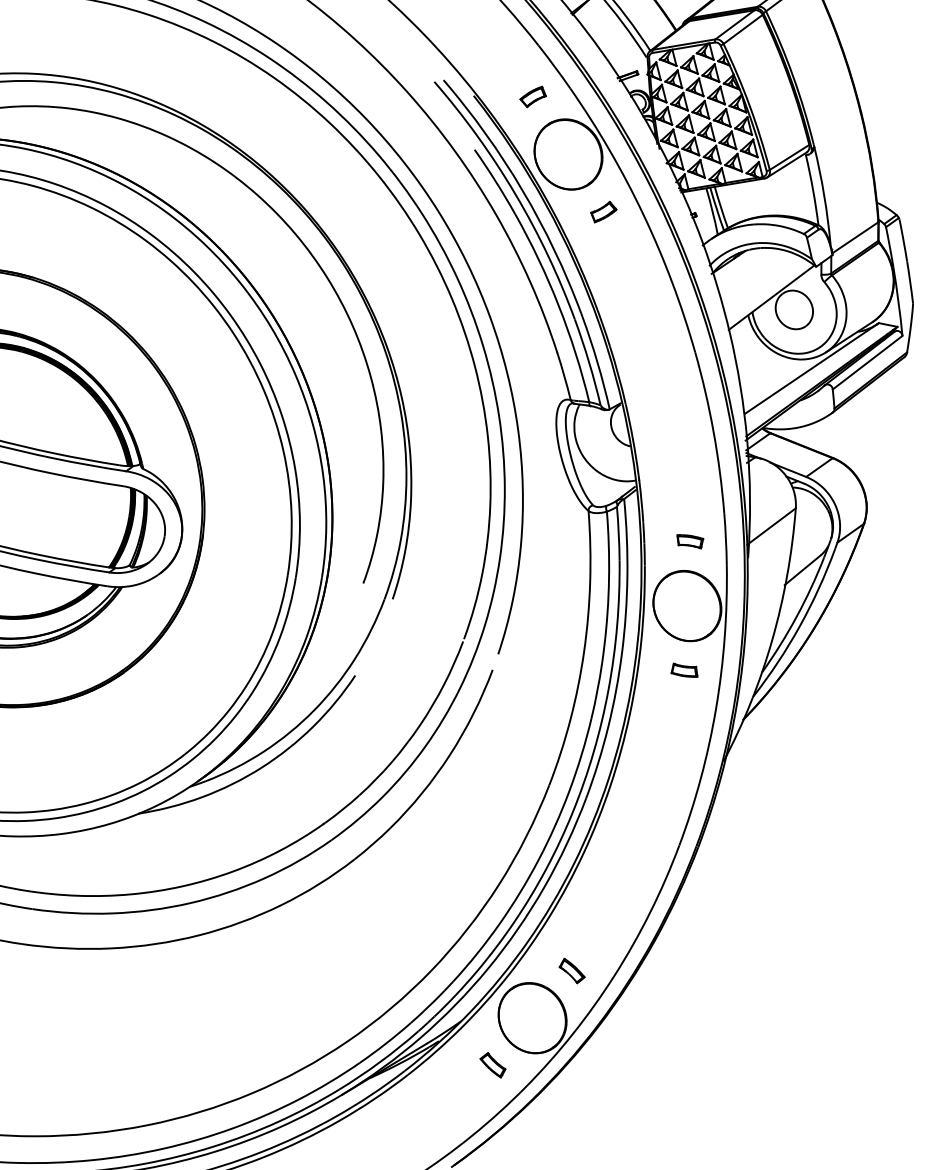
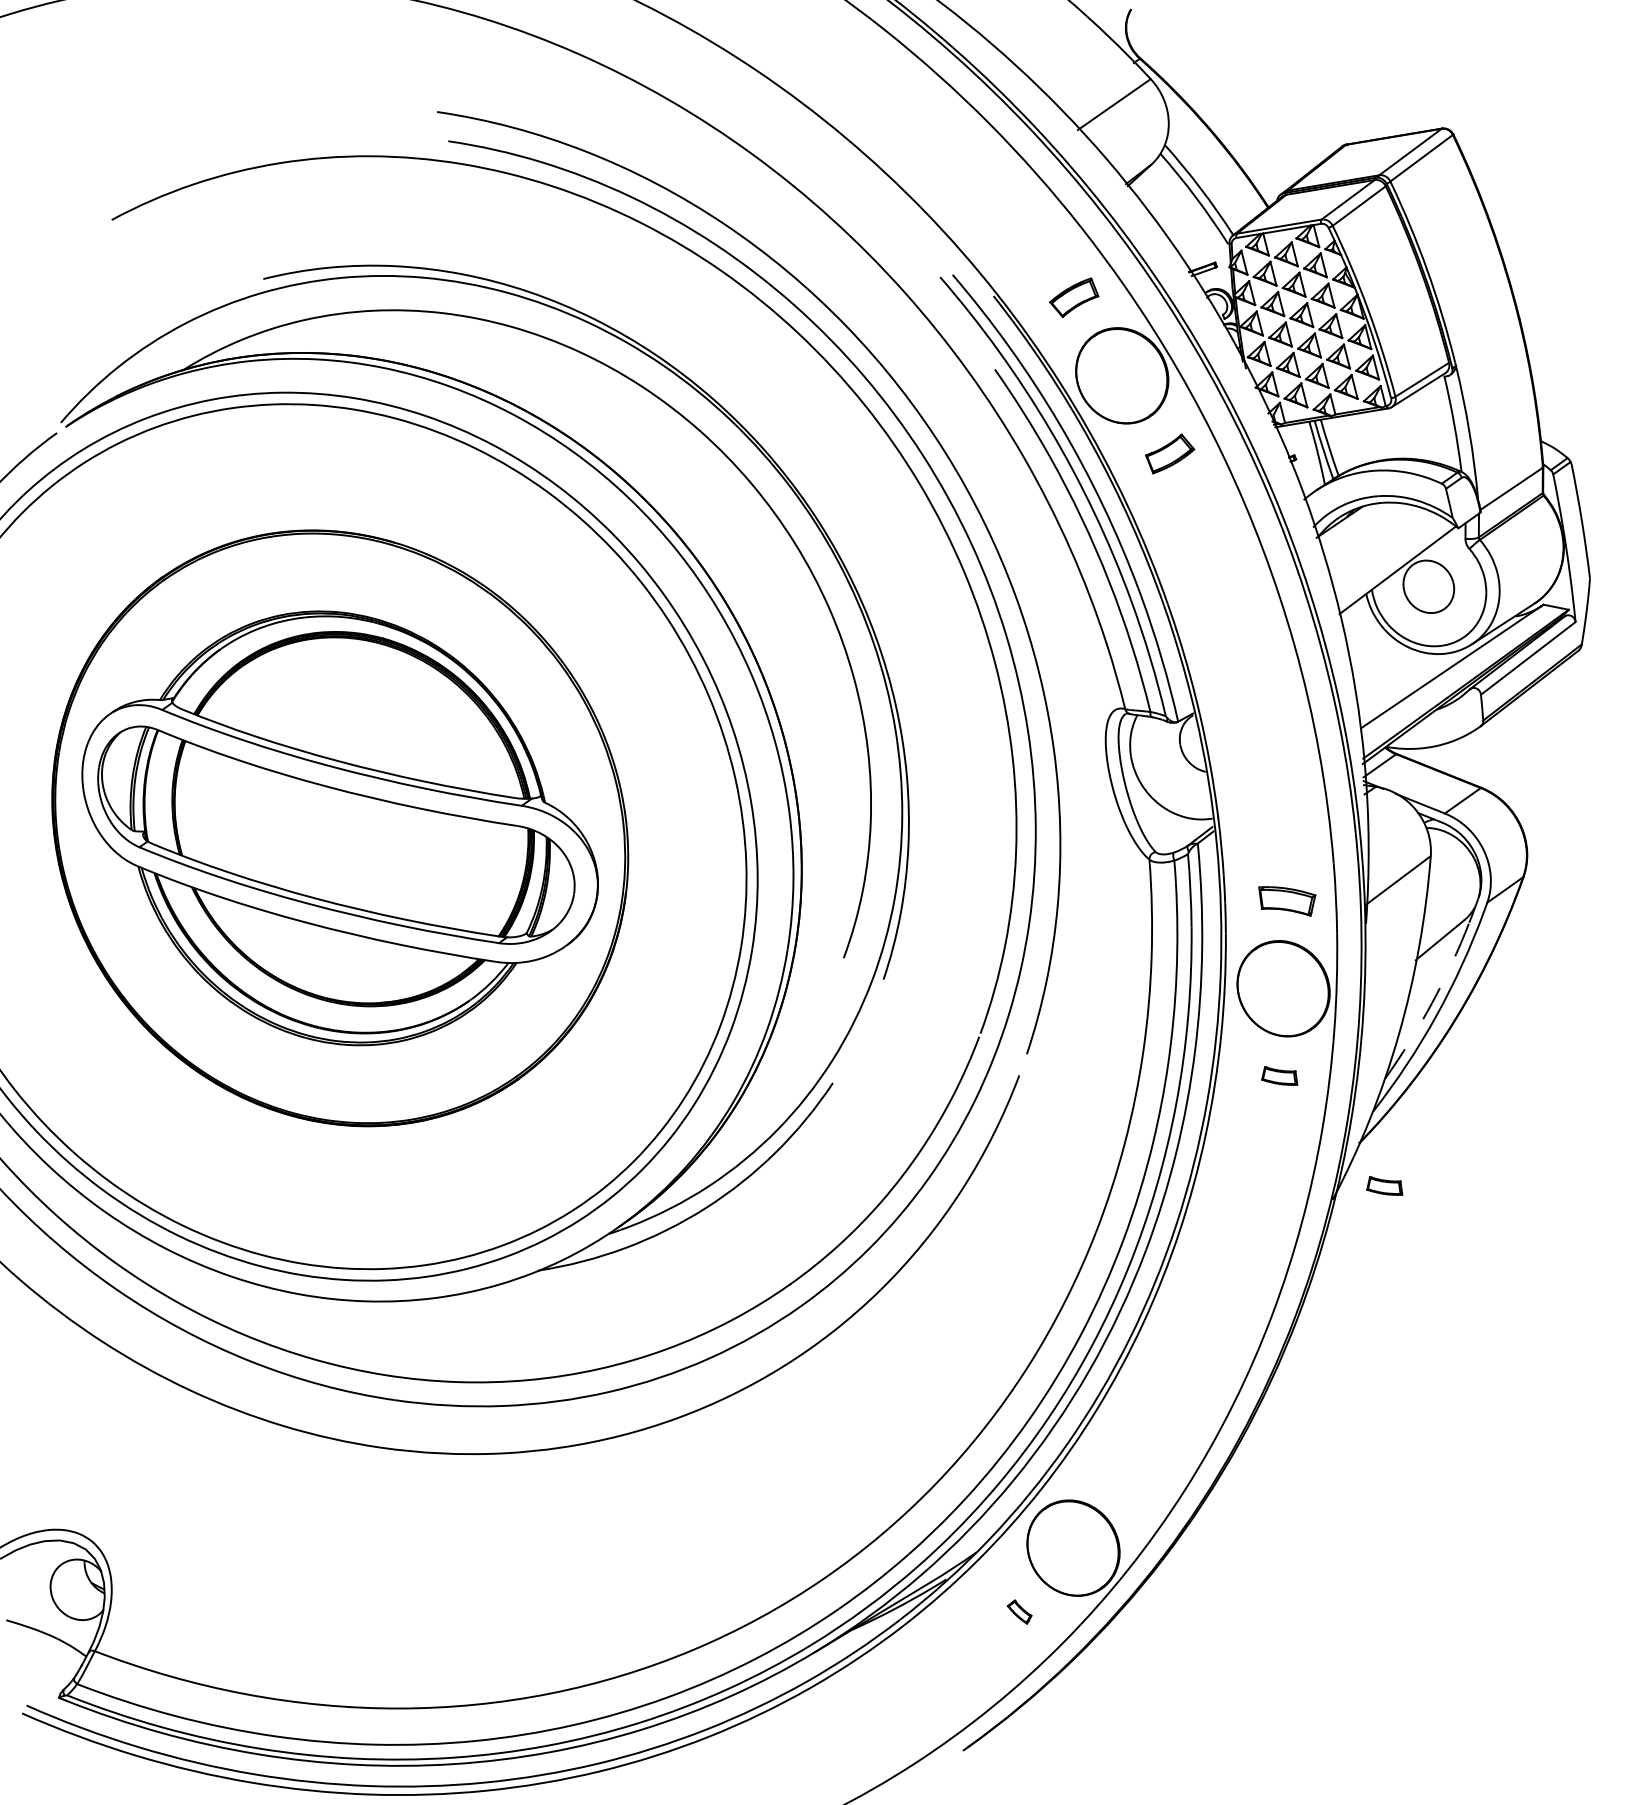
part: (533, 96) -> (1074, 297), size x1.4
part: (604, 211) -> (1170, 453), size x1.4
part: (690, 541) -> (1287, 901), size x1.6
arc: (797, 616) -> (1432, 1003), solid -> dashed
part: (761, 751) -> (1384, 1185), added
part: (572, 970) -> (1127, 1483), removed
part: (492, 1064) -> (1019, 1611), size x0.7

